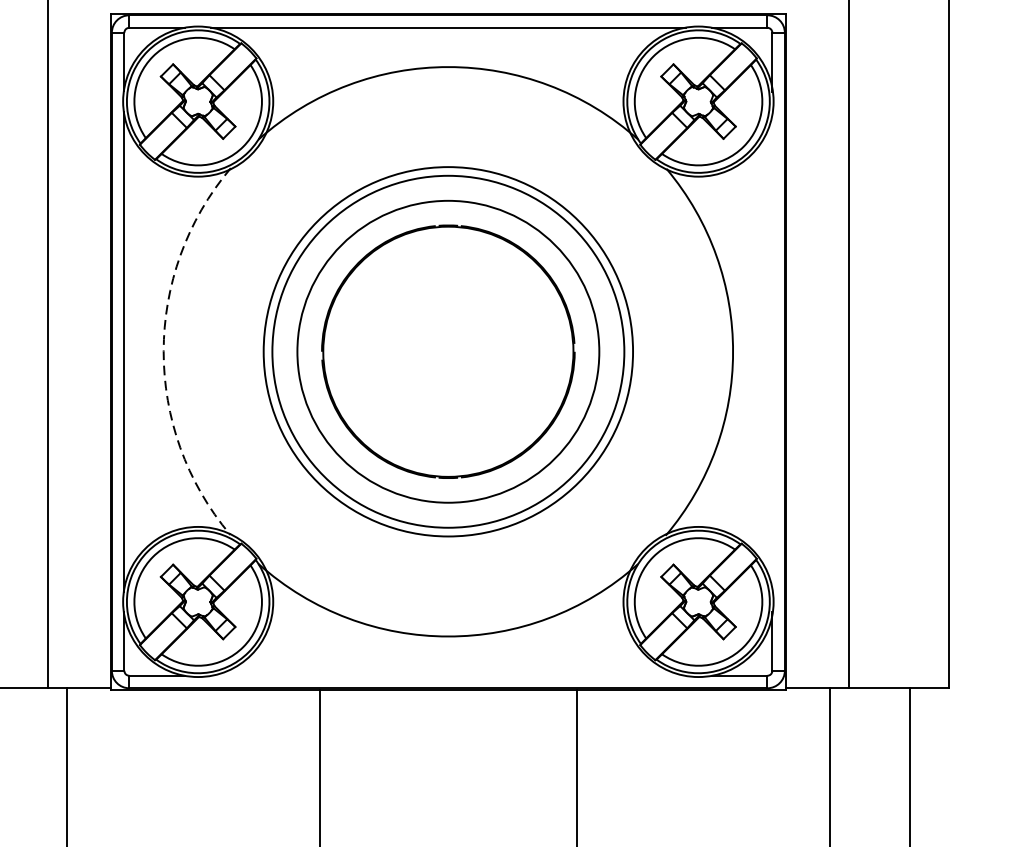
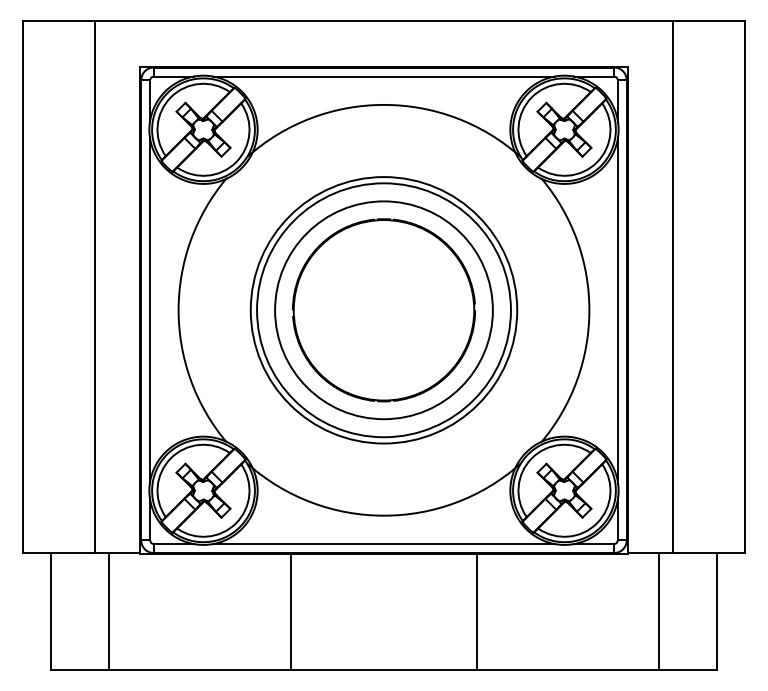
arc: (163, 352) -> (178, 310), dashed -> solid
line: (772, 352) -> (617, 310), added
line: (447, 676) -> (383, 544), added

